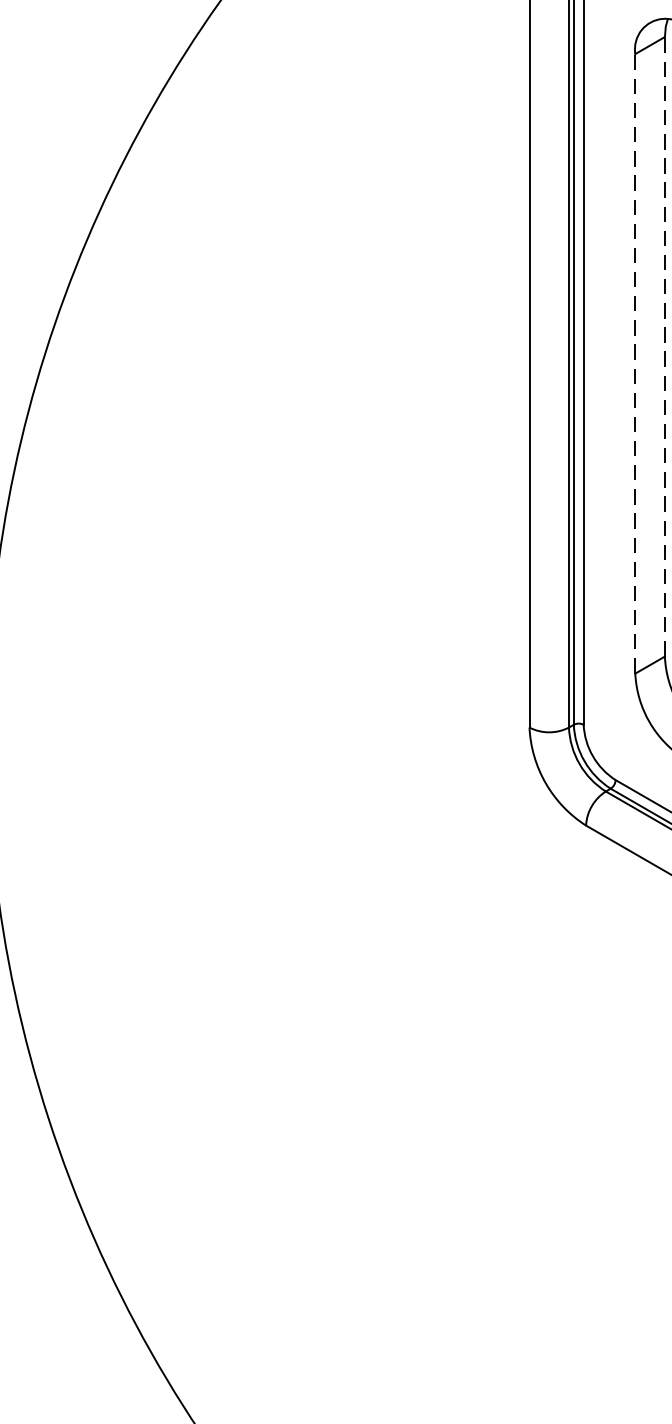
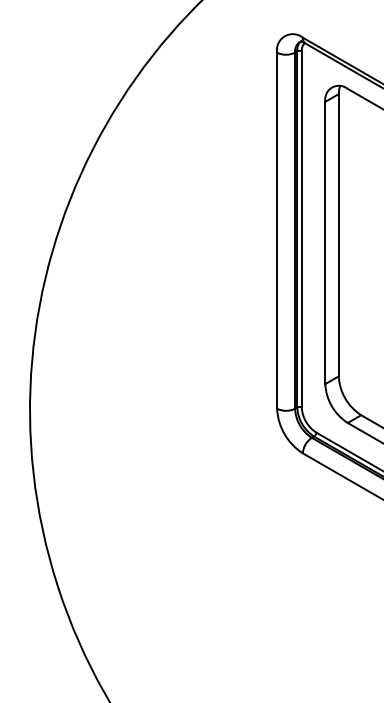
line: (664, 345) -> (338, 234), dashed -> solid
line: (635, 362) -> (325, 242), dashed -> solid

